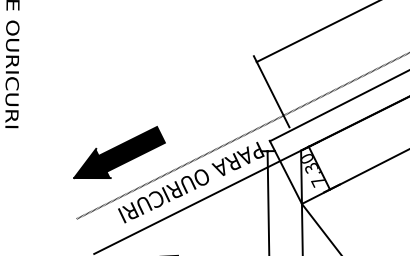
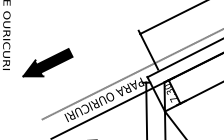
part: (118, 152) -> (47, 62), moved

